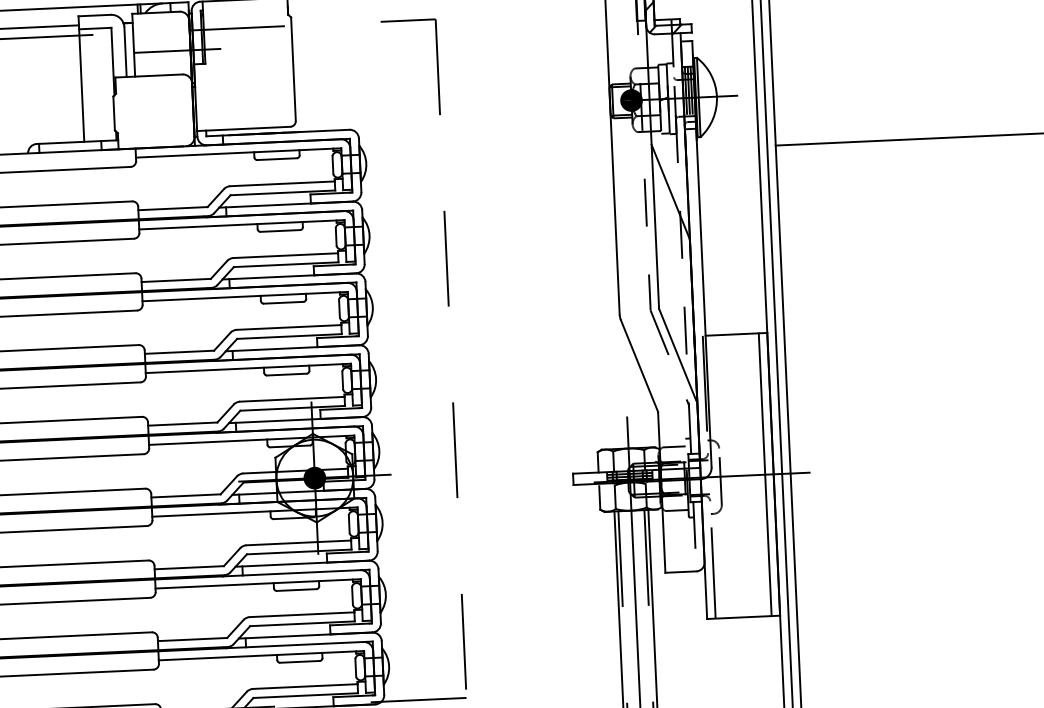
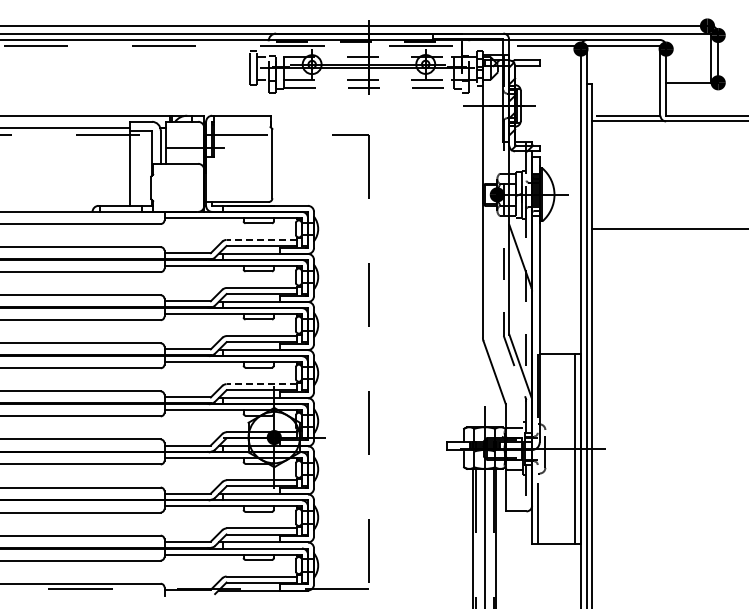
line: (282, 183) -> (261, 239), solid -> dashed
line: (292, 399) -> (261, 384), solid -> dashed

